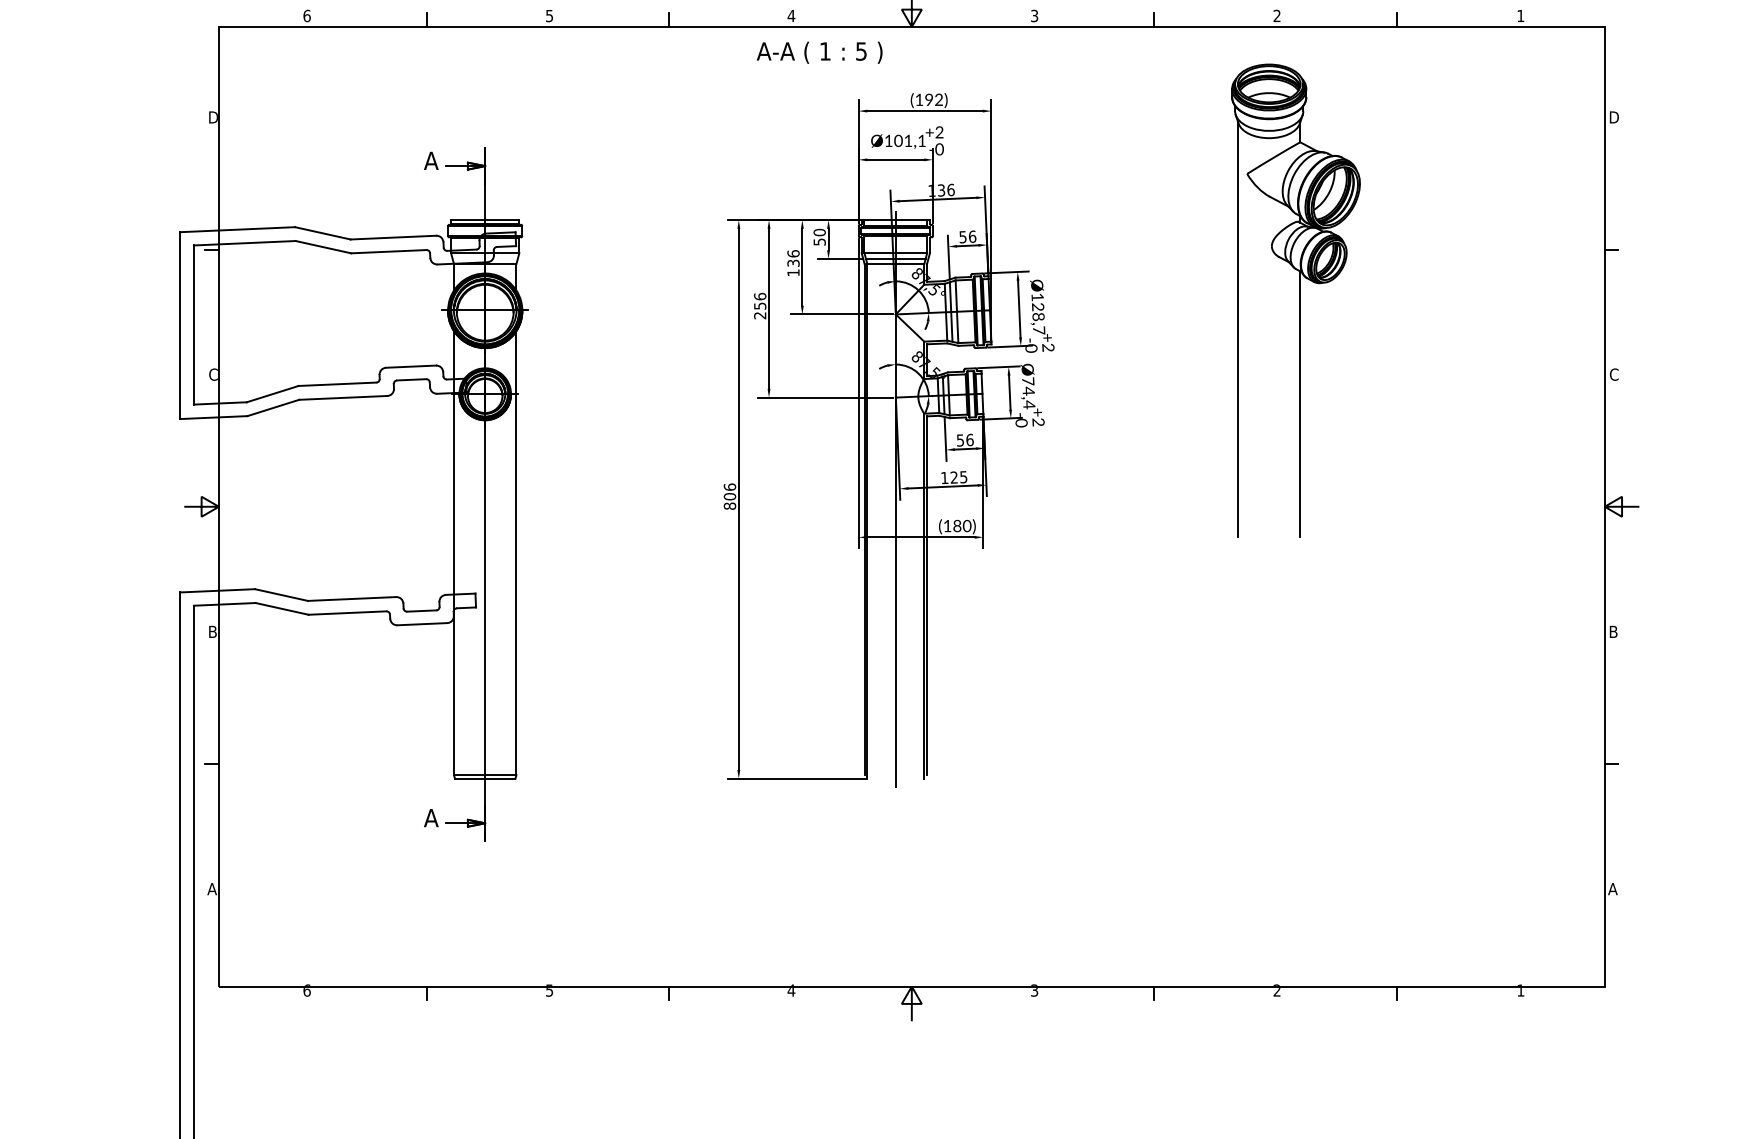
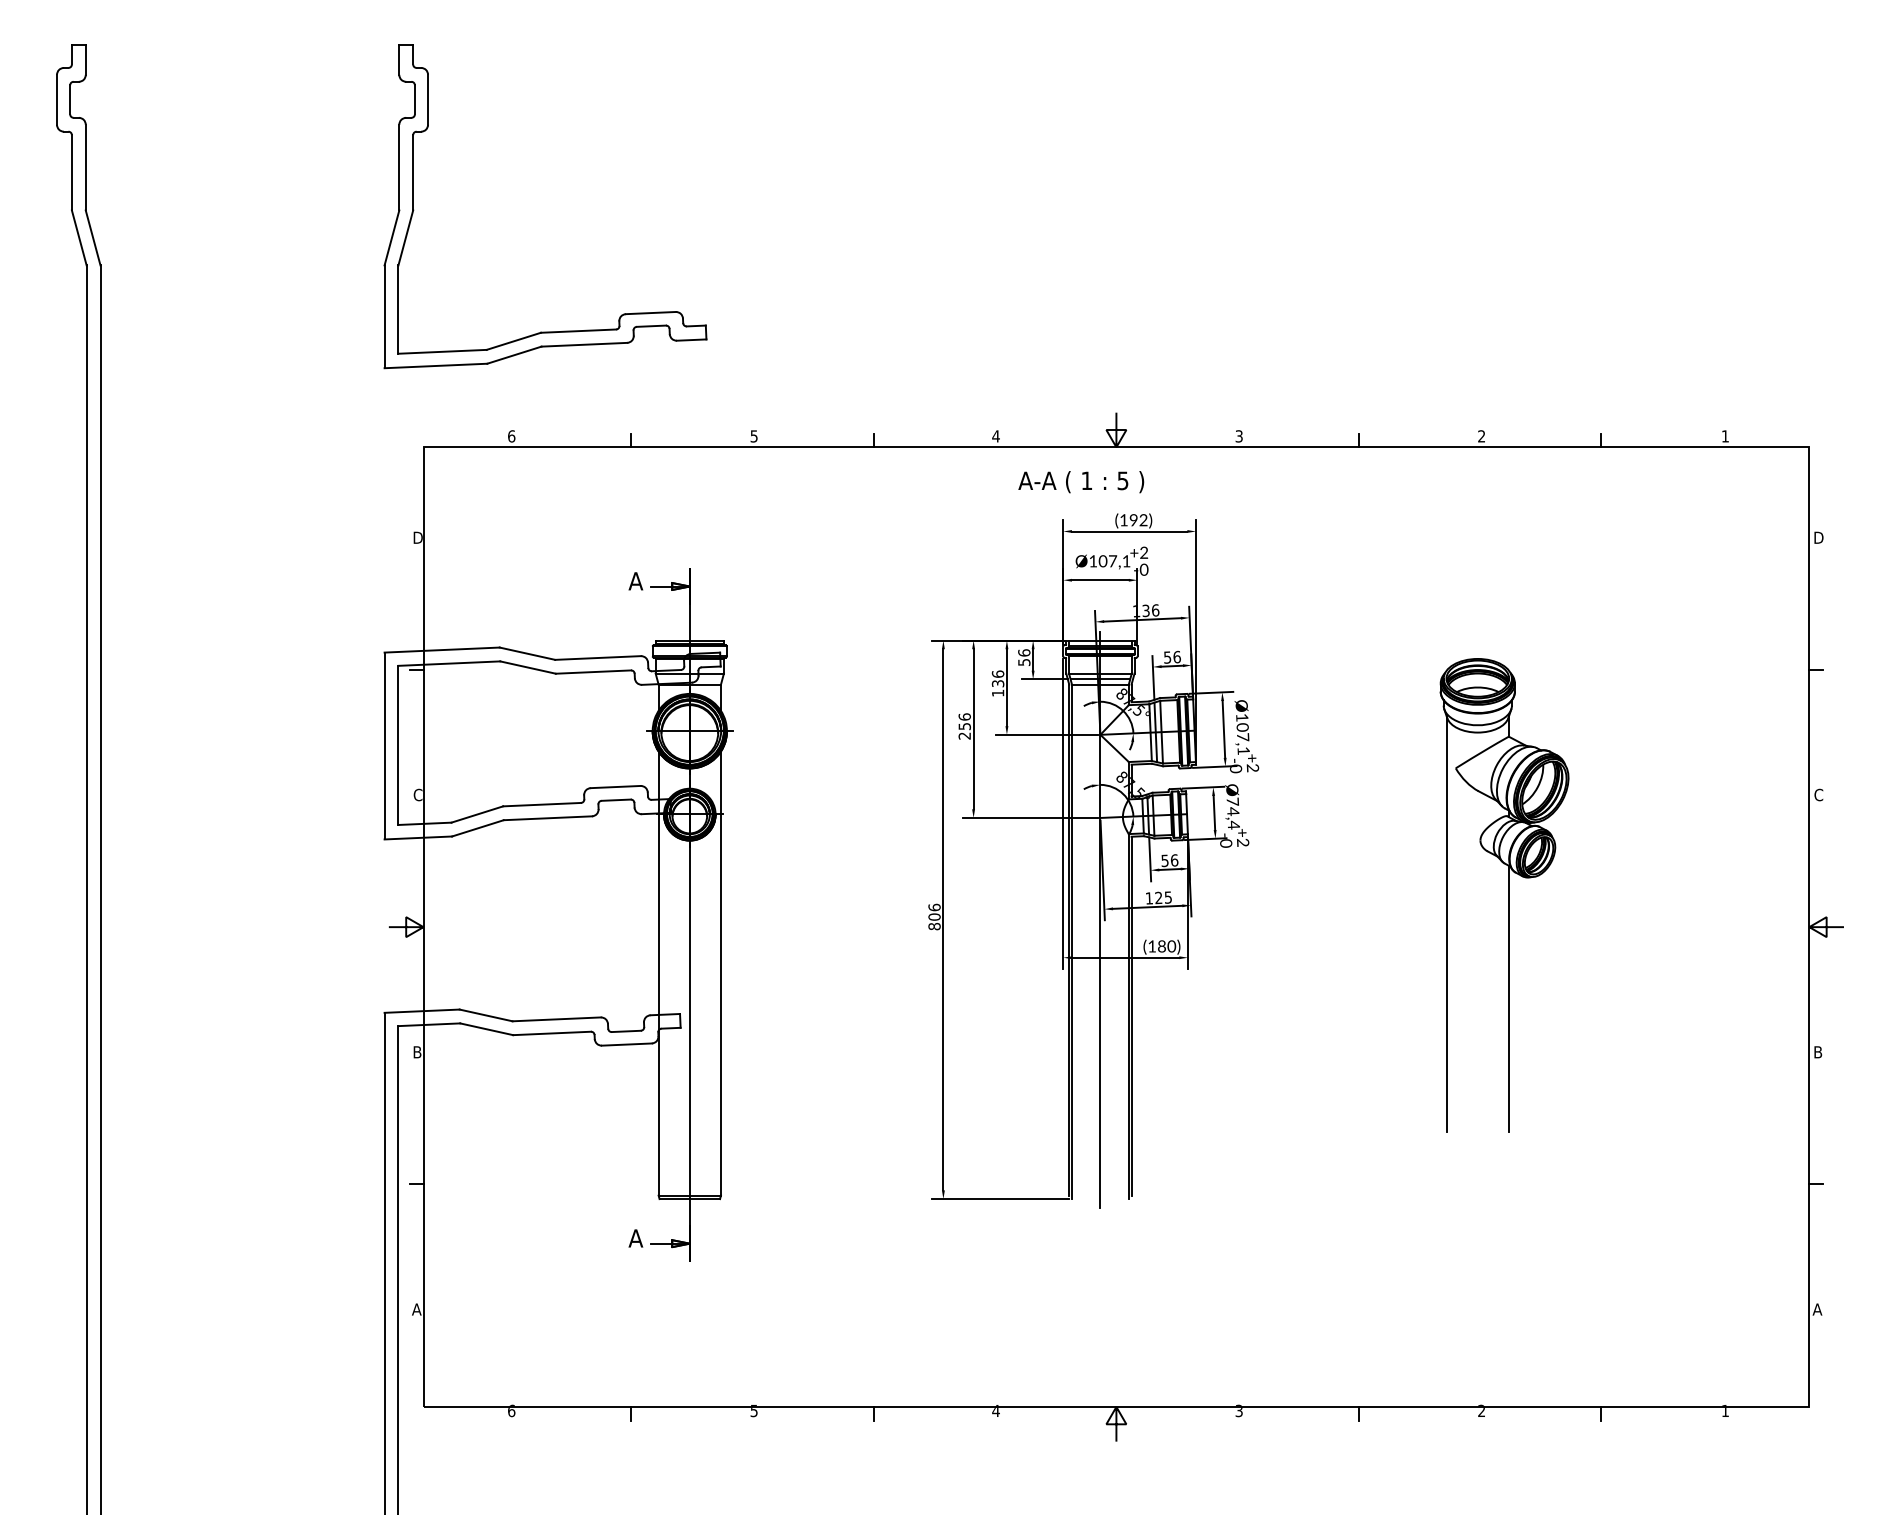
text: (819, 53) -> (1081, 482), moved
text: (908, 141) -> (1113, 561), Ø101,1 -> Ø107,1
text: (819, 232) -> (1024, 652), 50 -> 56
part: (1295, 301) -> (1504, 895), moved
text: (1037, 318) -> (1242, 738), Ø128,7 -> Ø107,1

